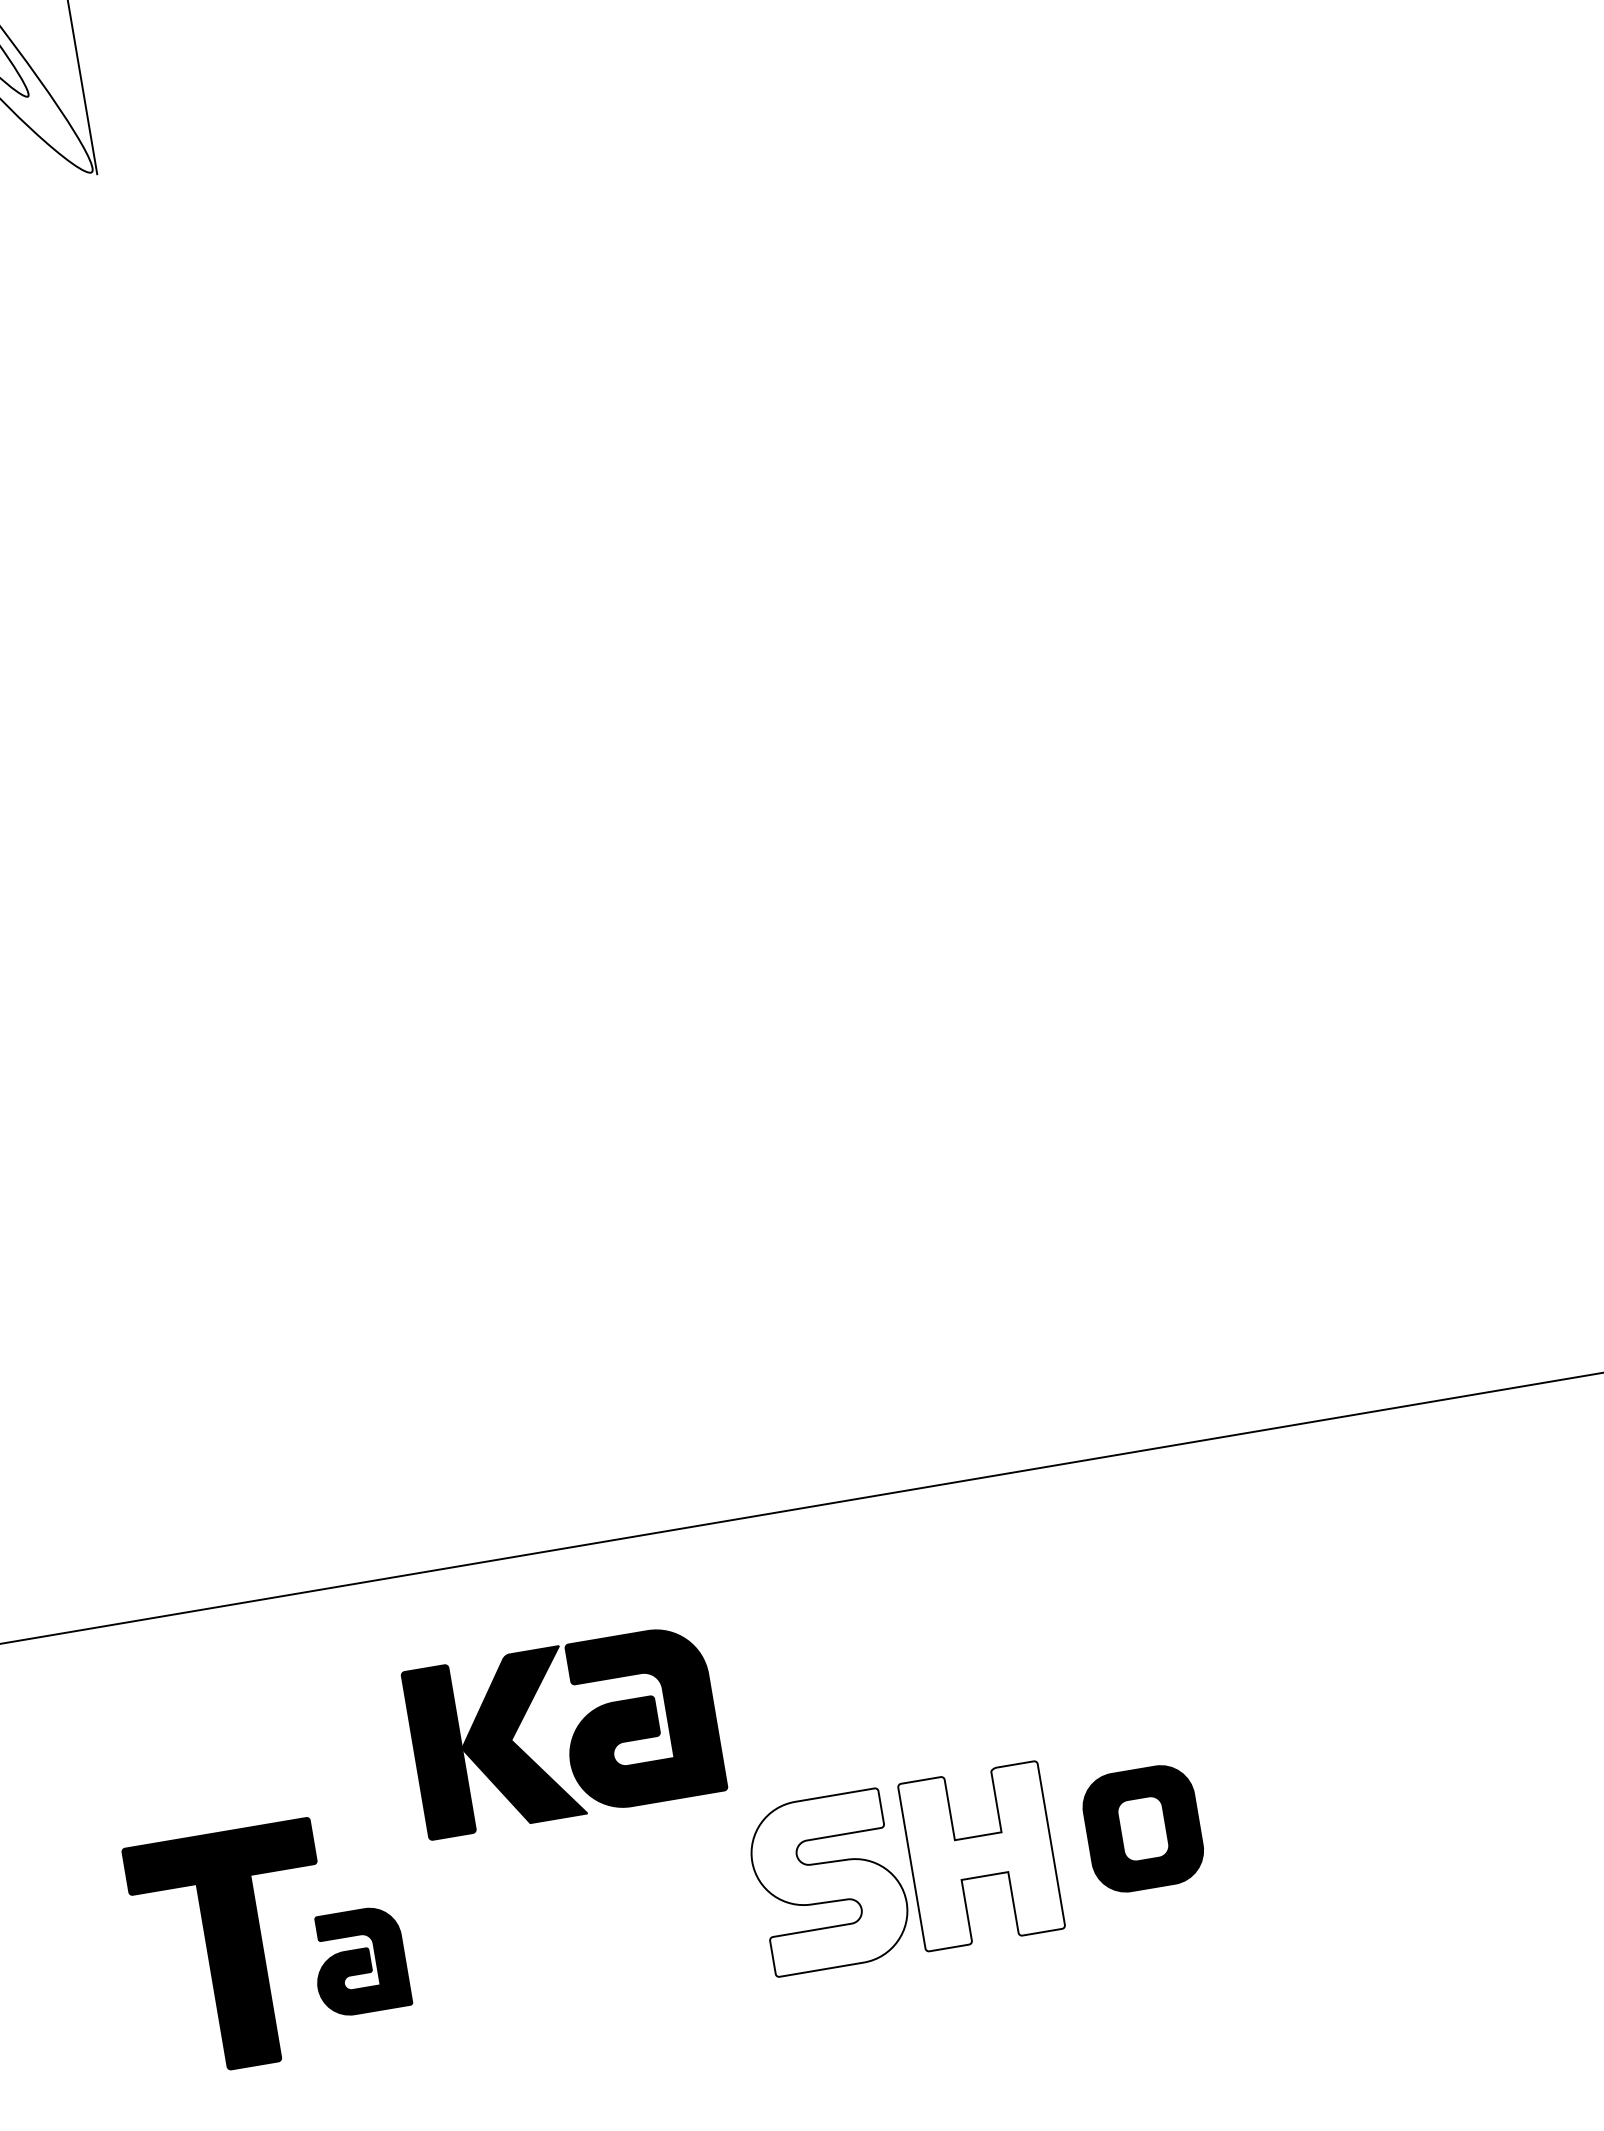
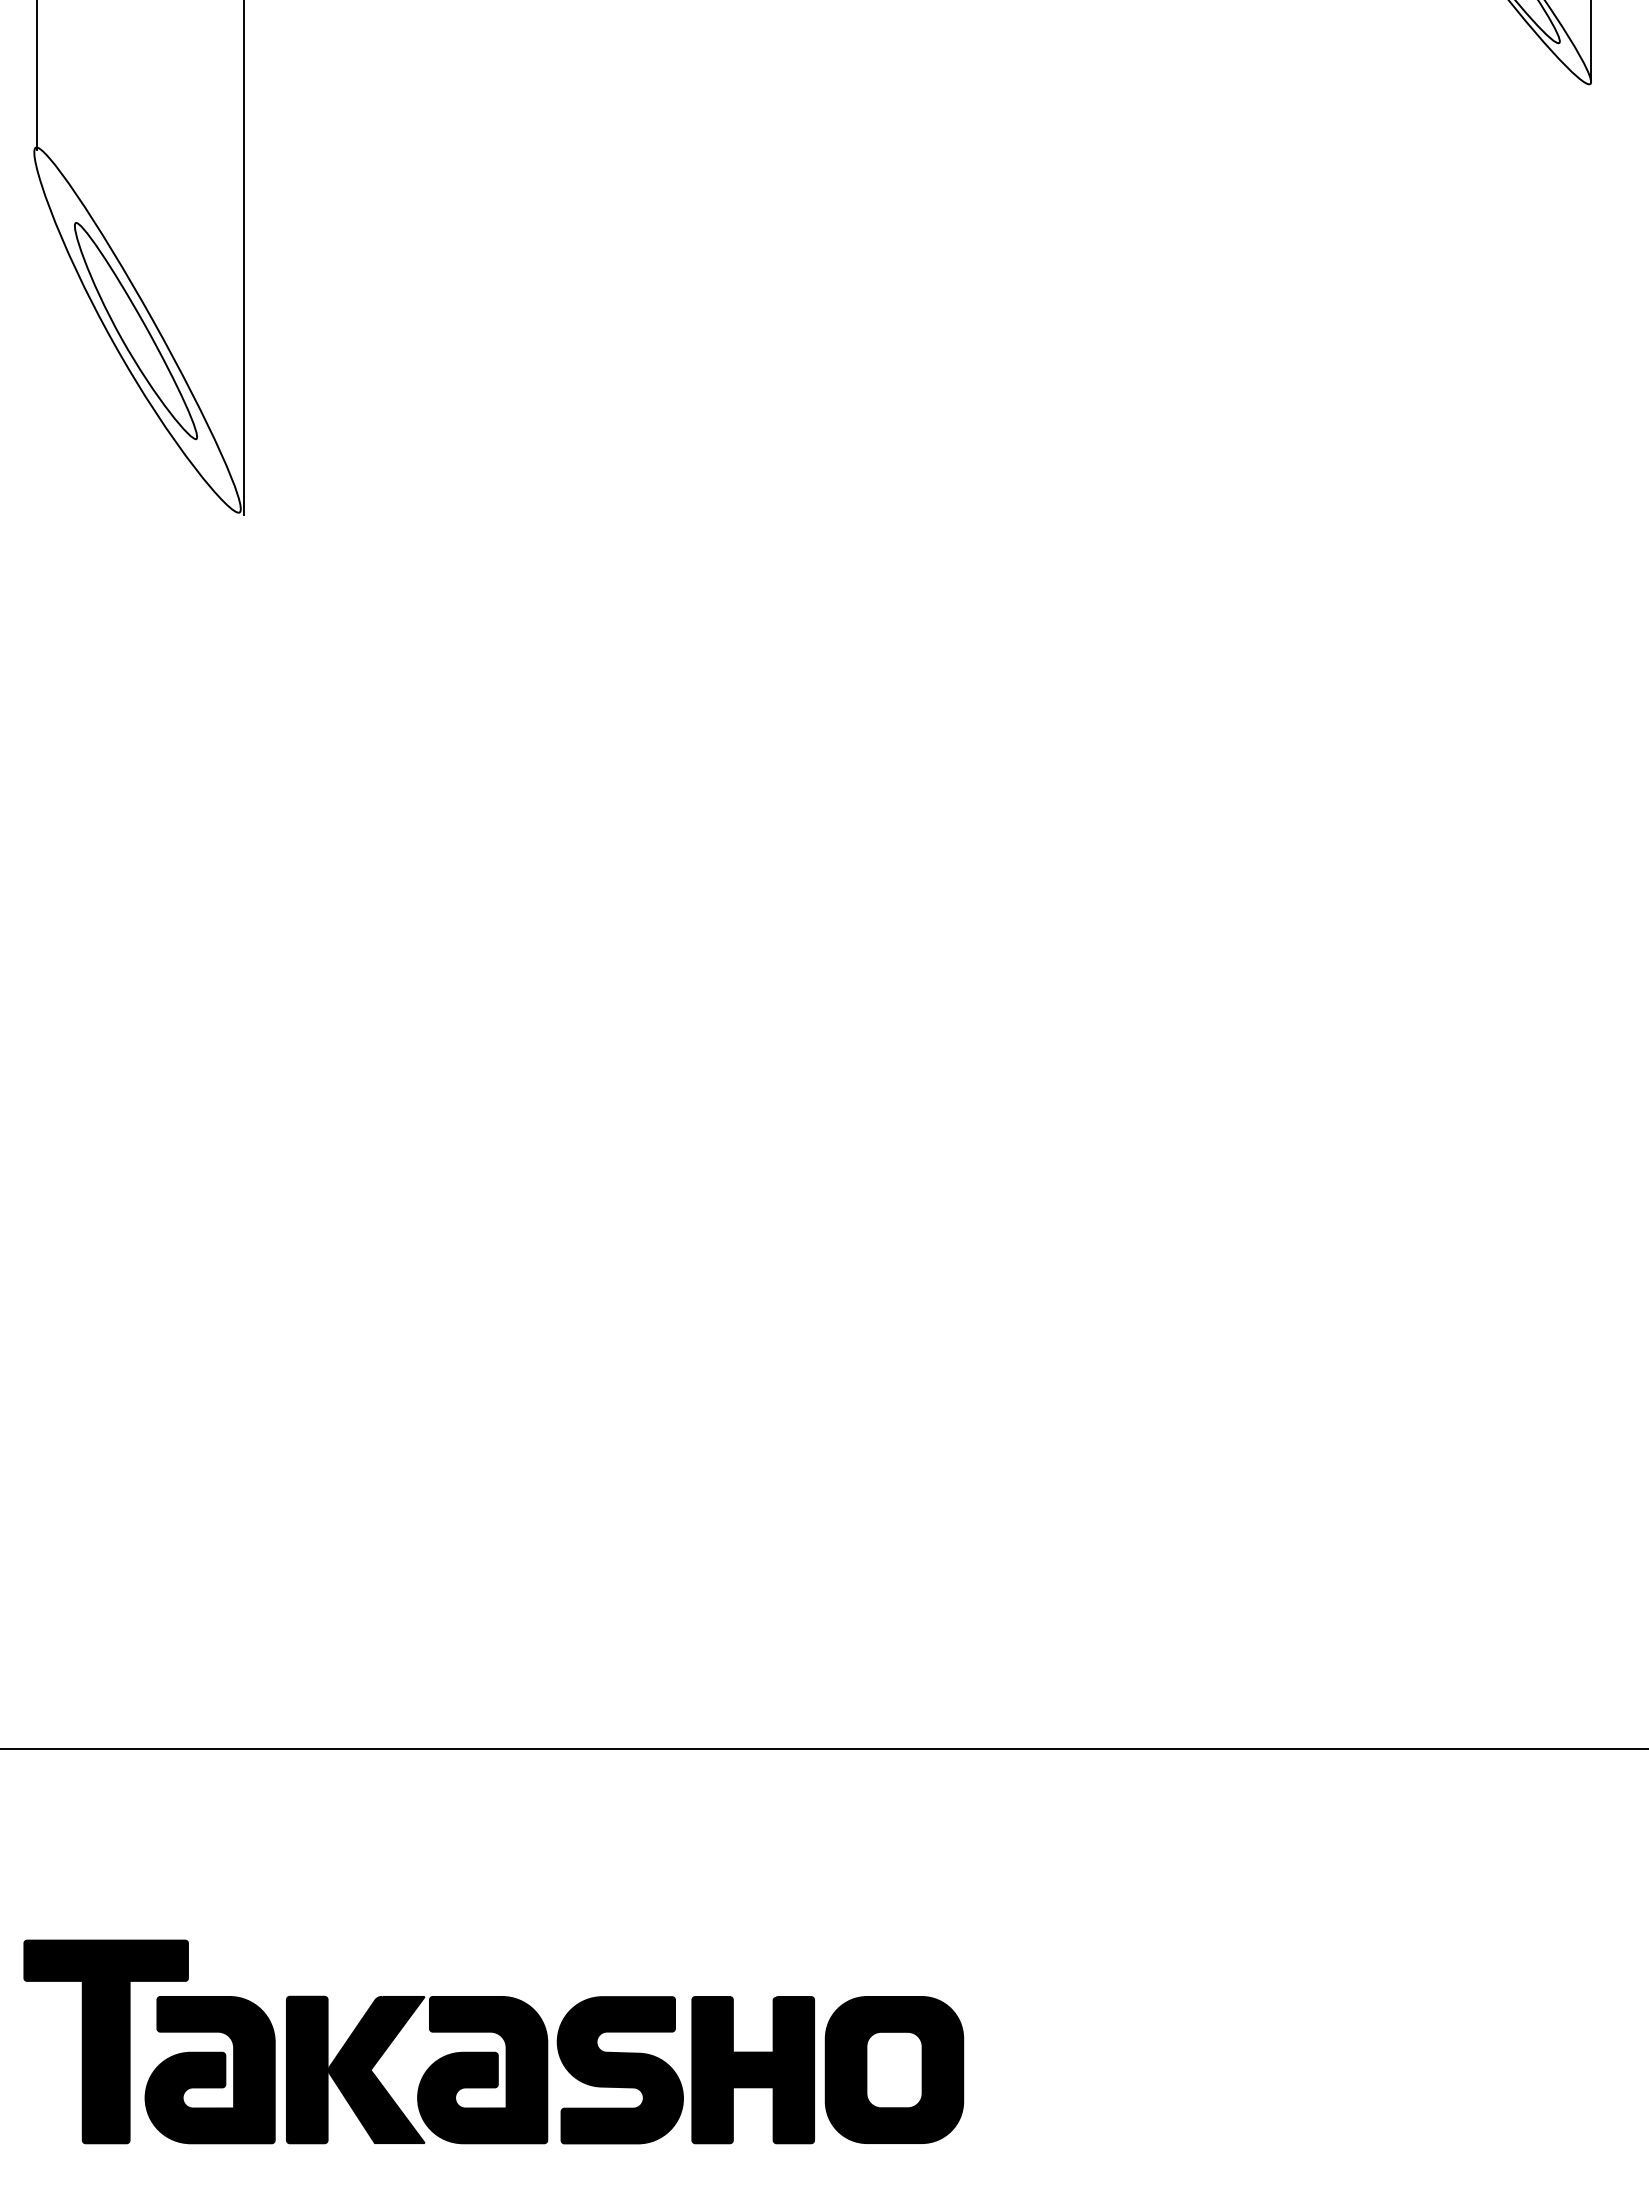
part: (573, 1732) -> (424, 2072), moved
part: (1143, 1828) -> (894, 2069), size x1.43
fill: (981, 1855) -> (753, 2069), added
fill: (829, 1882) -> (620, 2070), added
part: (359, 1962) -> (209, 2070), size x1.67

